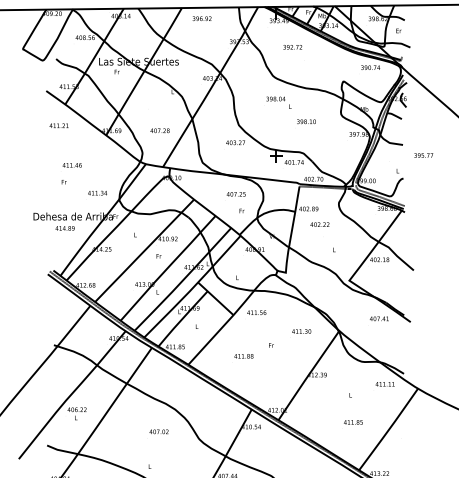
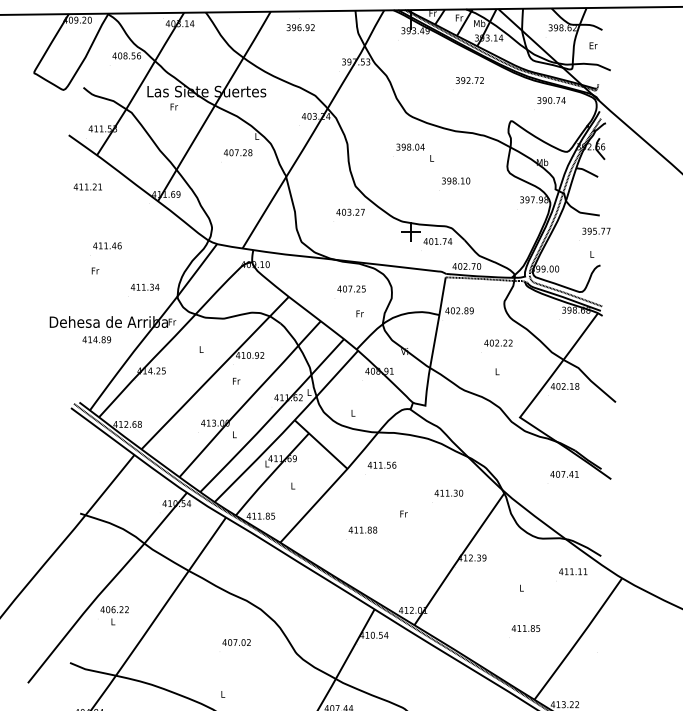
text: (292, 47) -> (469, 80), moved
text: (159, 130) -> (237, 152), moved
text: (423, 155) -> (596, 231), moved
text: (319, 224) -> (497, 342), moved

